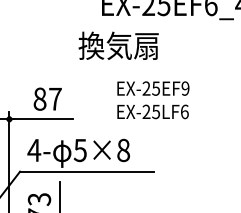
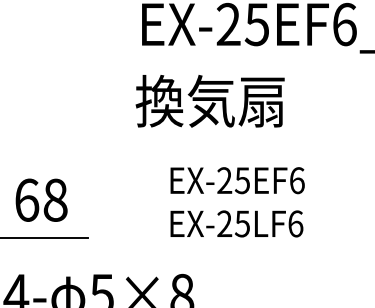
text: (118, 45) -> (209, 100), moved
text: (185, 88) -> (297, 180), EX-25EF9 -> EX-25EF6
text: (47, 98) -> (40, 198), 87 -> 68

